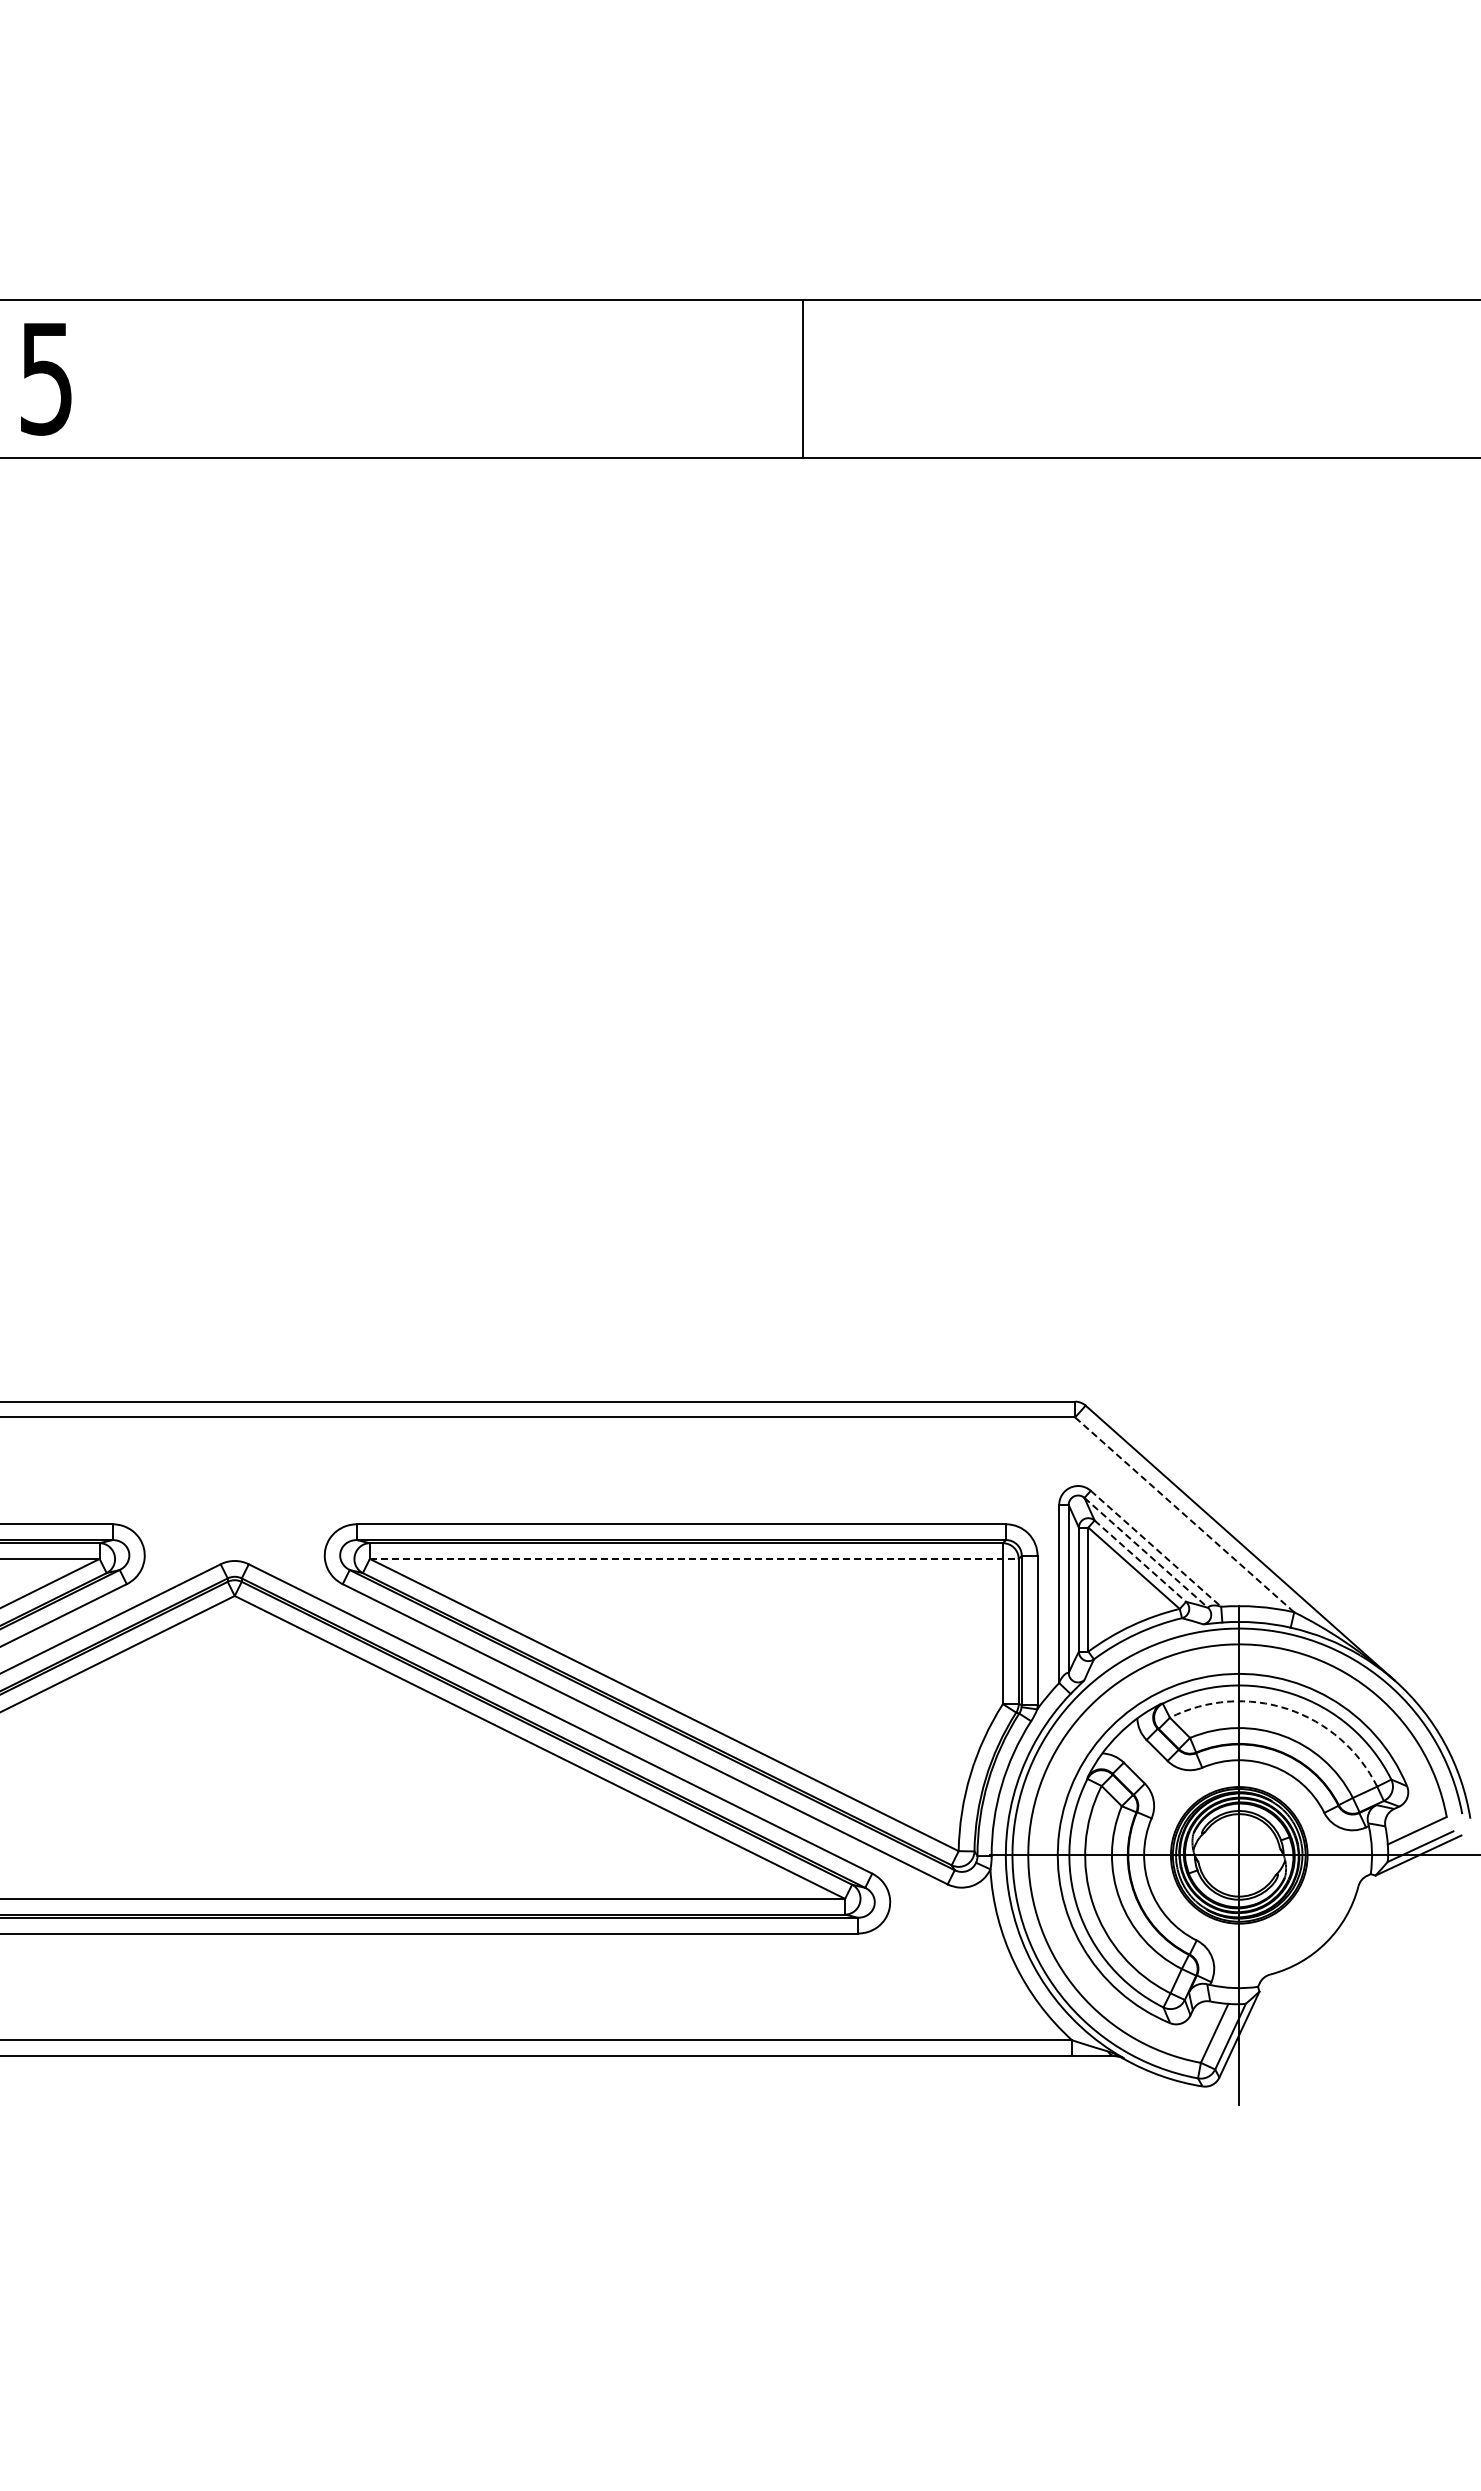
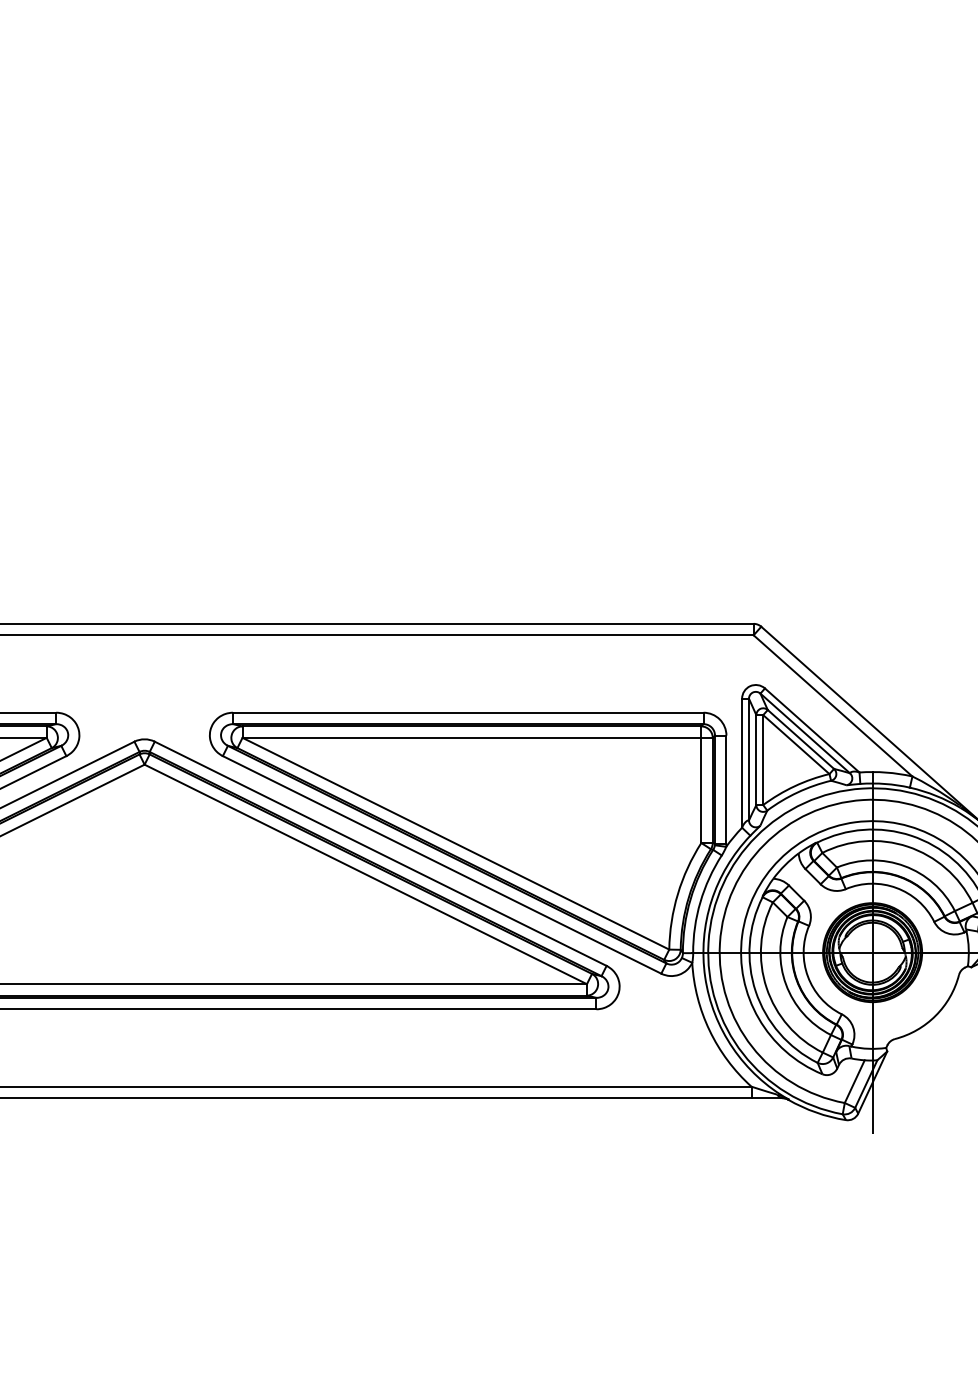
line: (1184, 1514) -> (832, 705), dashed -> solid
line: (1156, 1549) -> (812, 730), dashed -> solid
line: (1146, 1552) -> (805, 733), dashed -> solid
line: (694, 1558) -> (477, 737), dashed -> solid
line: (1140, 1561) -> (801, 739), dashed -> solid
arc: (1287, 1709) -> (907, 846), dashed -> solid

